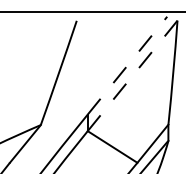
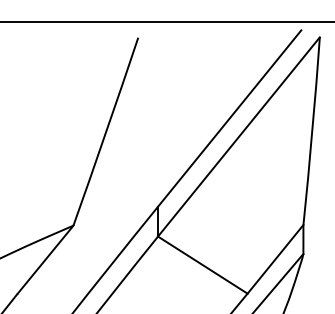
line: (127, 65) -> (229, 118), dashed -> solid
line: (132, 76) -> (238, 138), dashed -> solid

